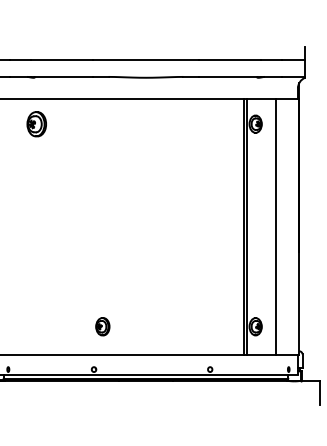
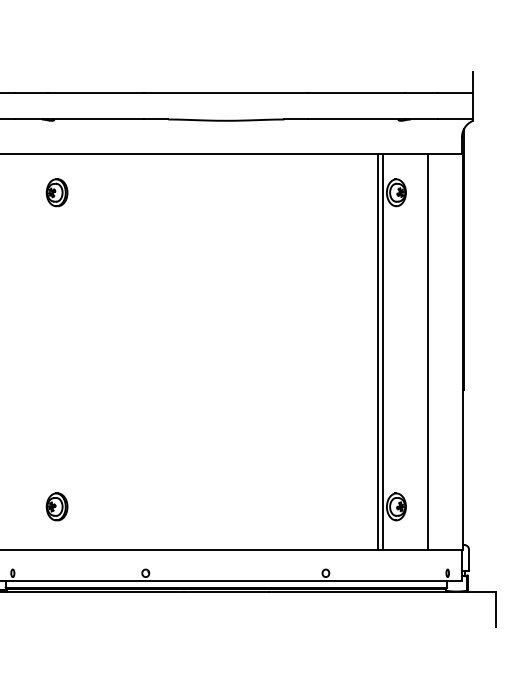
part: (36, 123) -> (56, 191), size x0.71
part: (102, 326) -> (56, 506), moved

